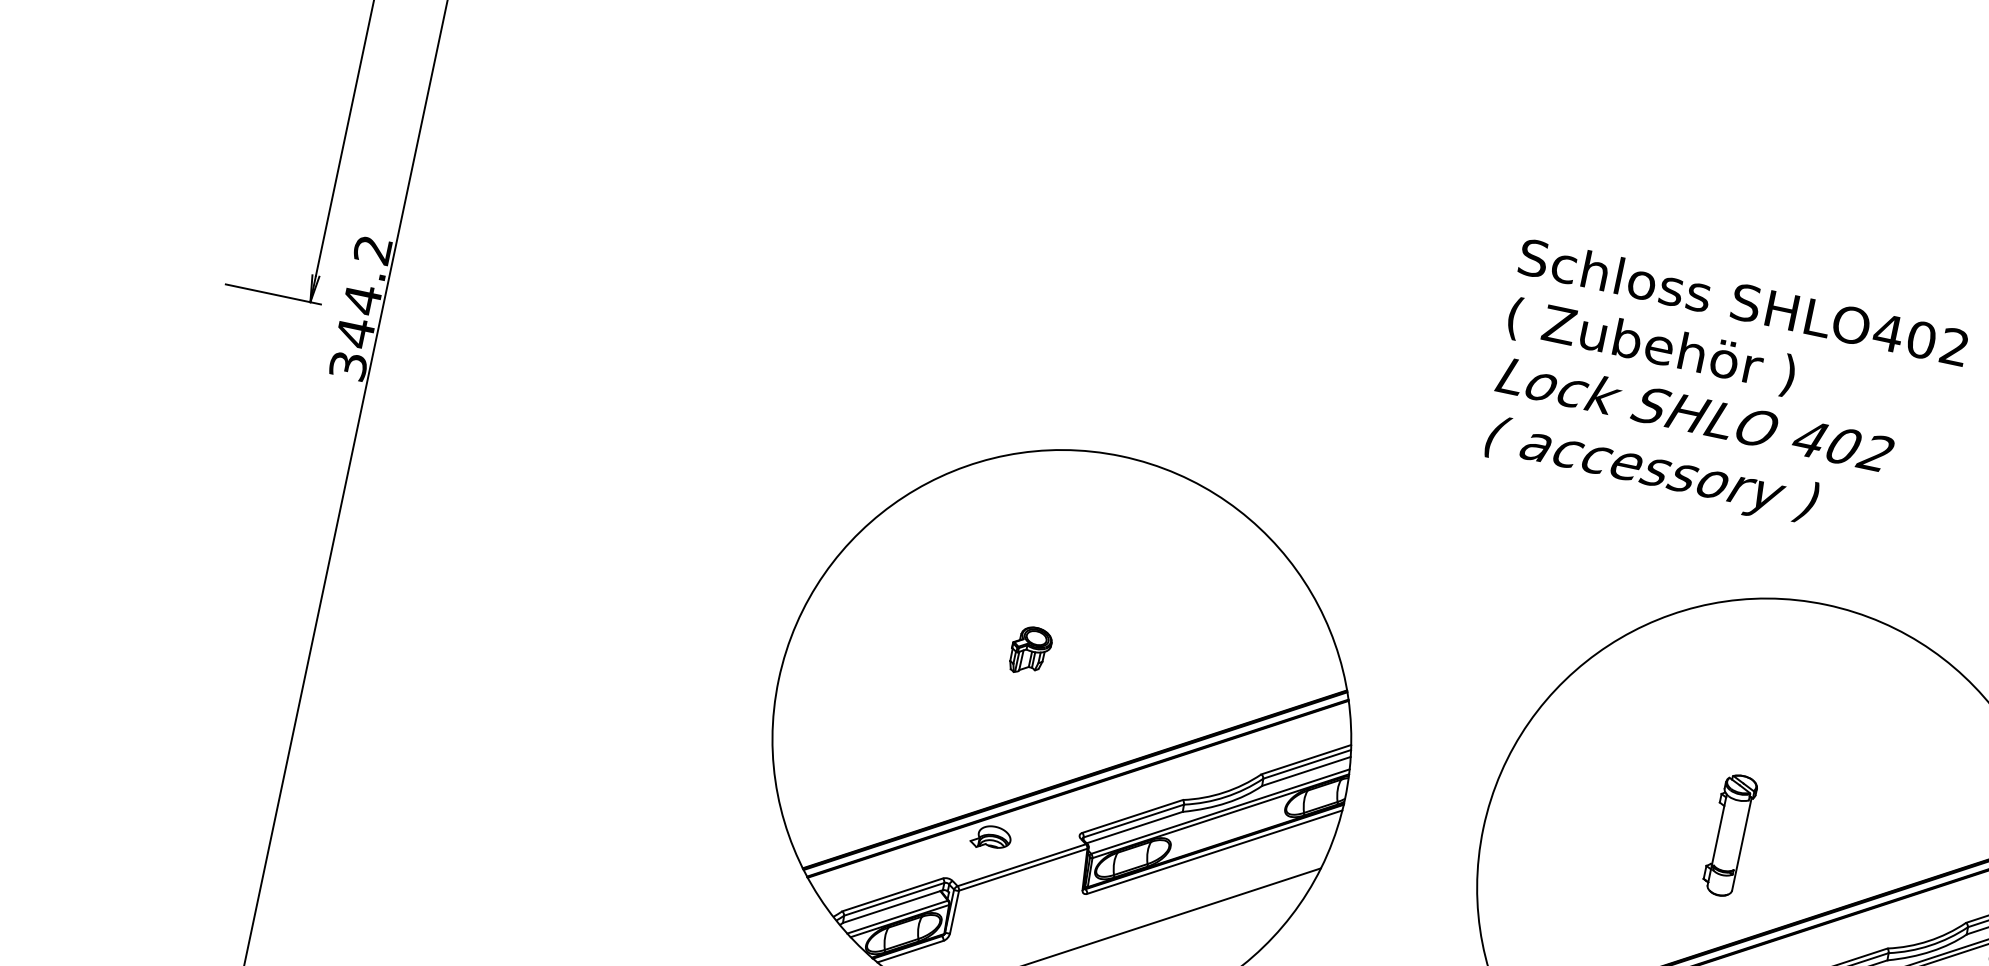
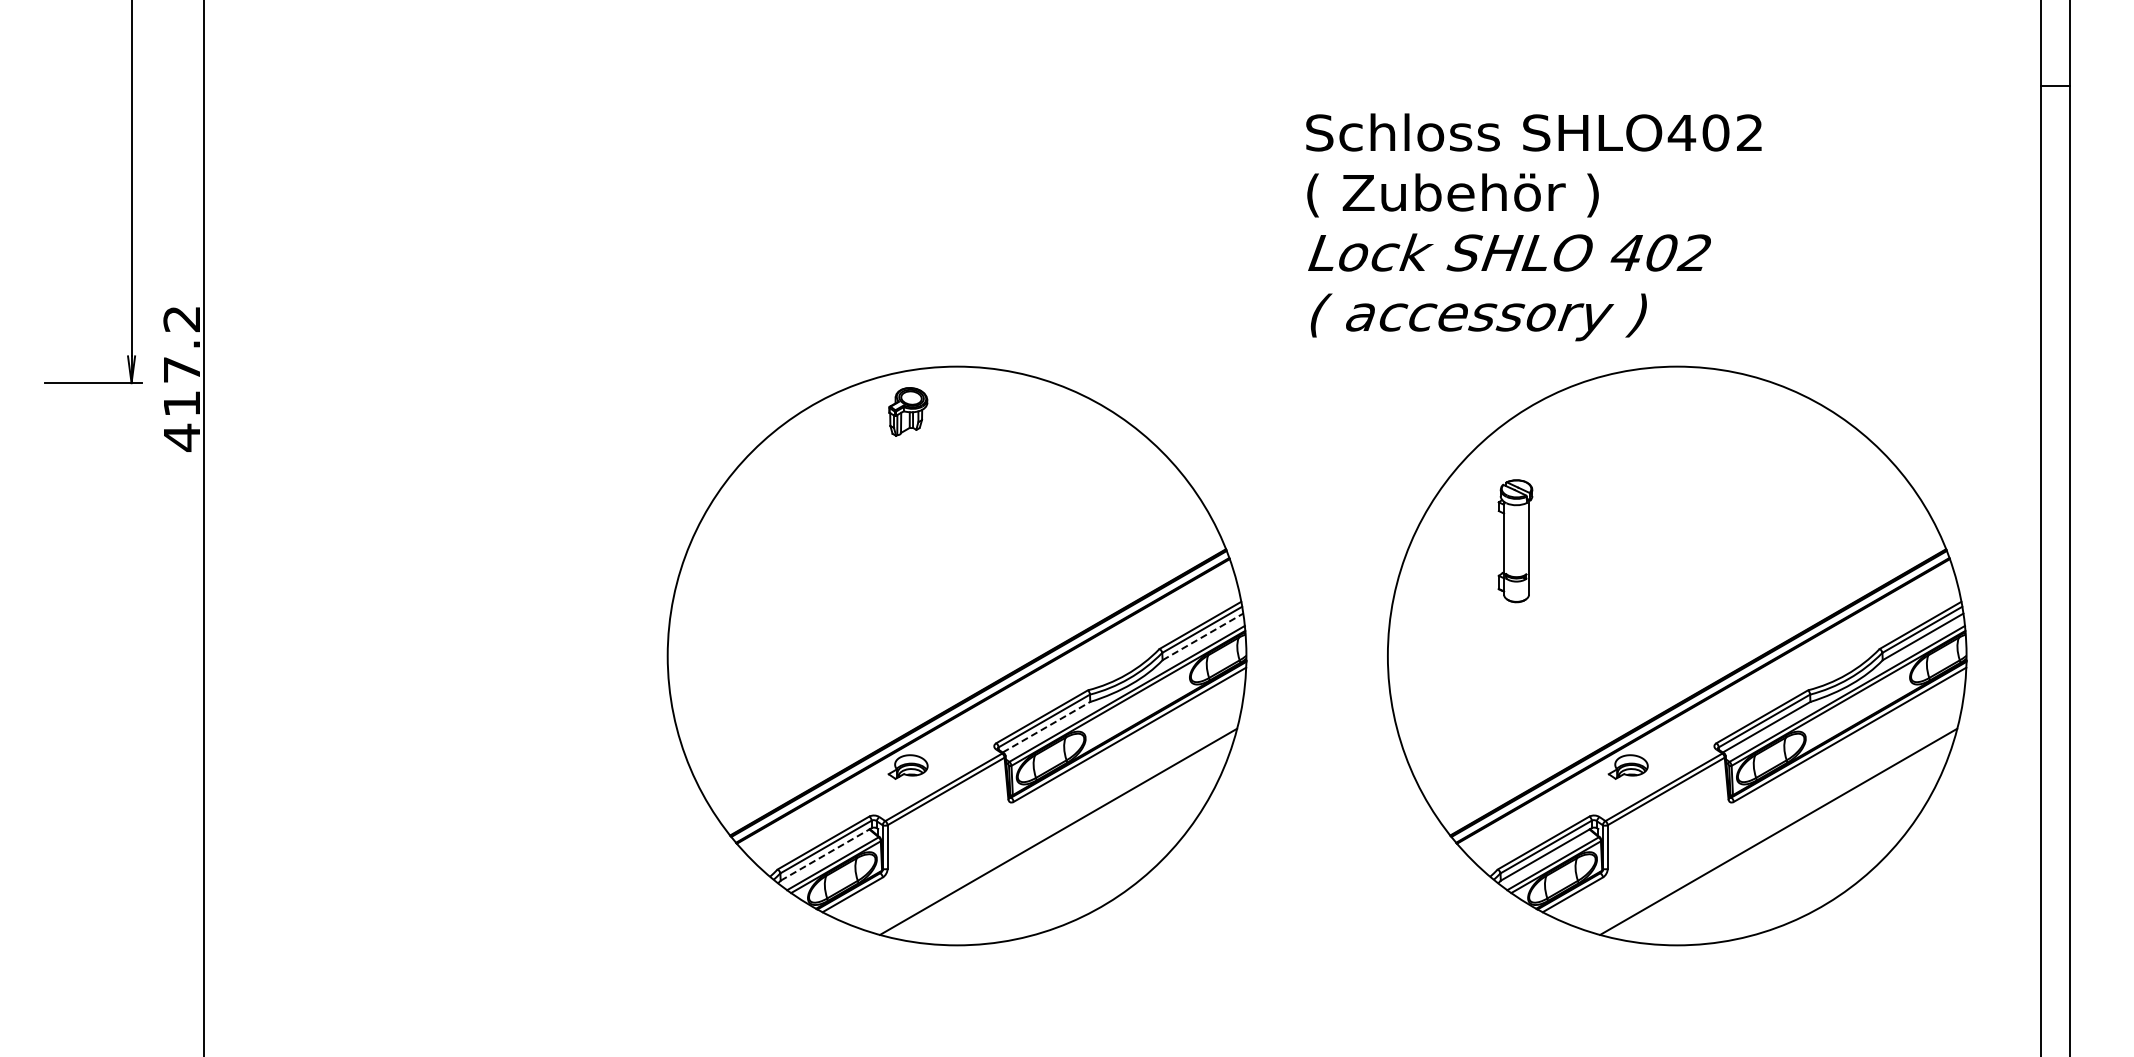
text: (355, 332) -> (181, 403), 344.2 -> 417.2
text: (1723, 394) -> (1533, 227), moved
part: (1030, 650) -> (908, 411), moved
line: (1306, 770) -> (1202, 636), solid -> dashed
line: (1134, 827) -> (1046, 727), solid -> dashed
part: (1729, 835) -> (1515, 541), moved
line: (893, 906) -> (826, 854), solid -> dashed

